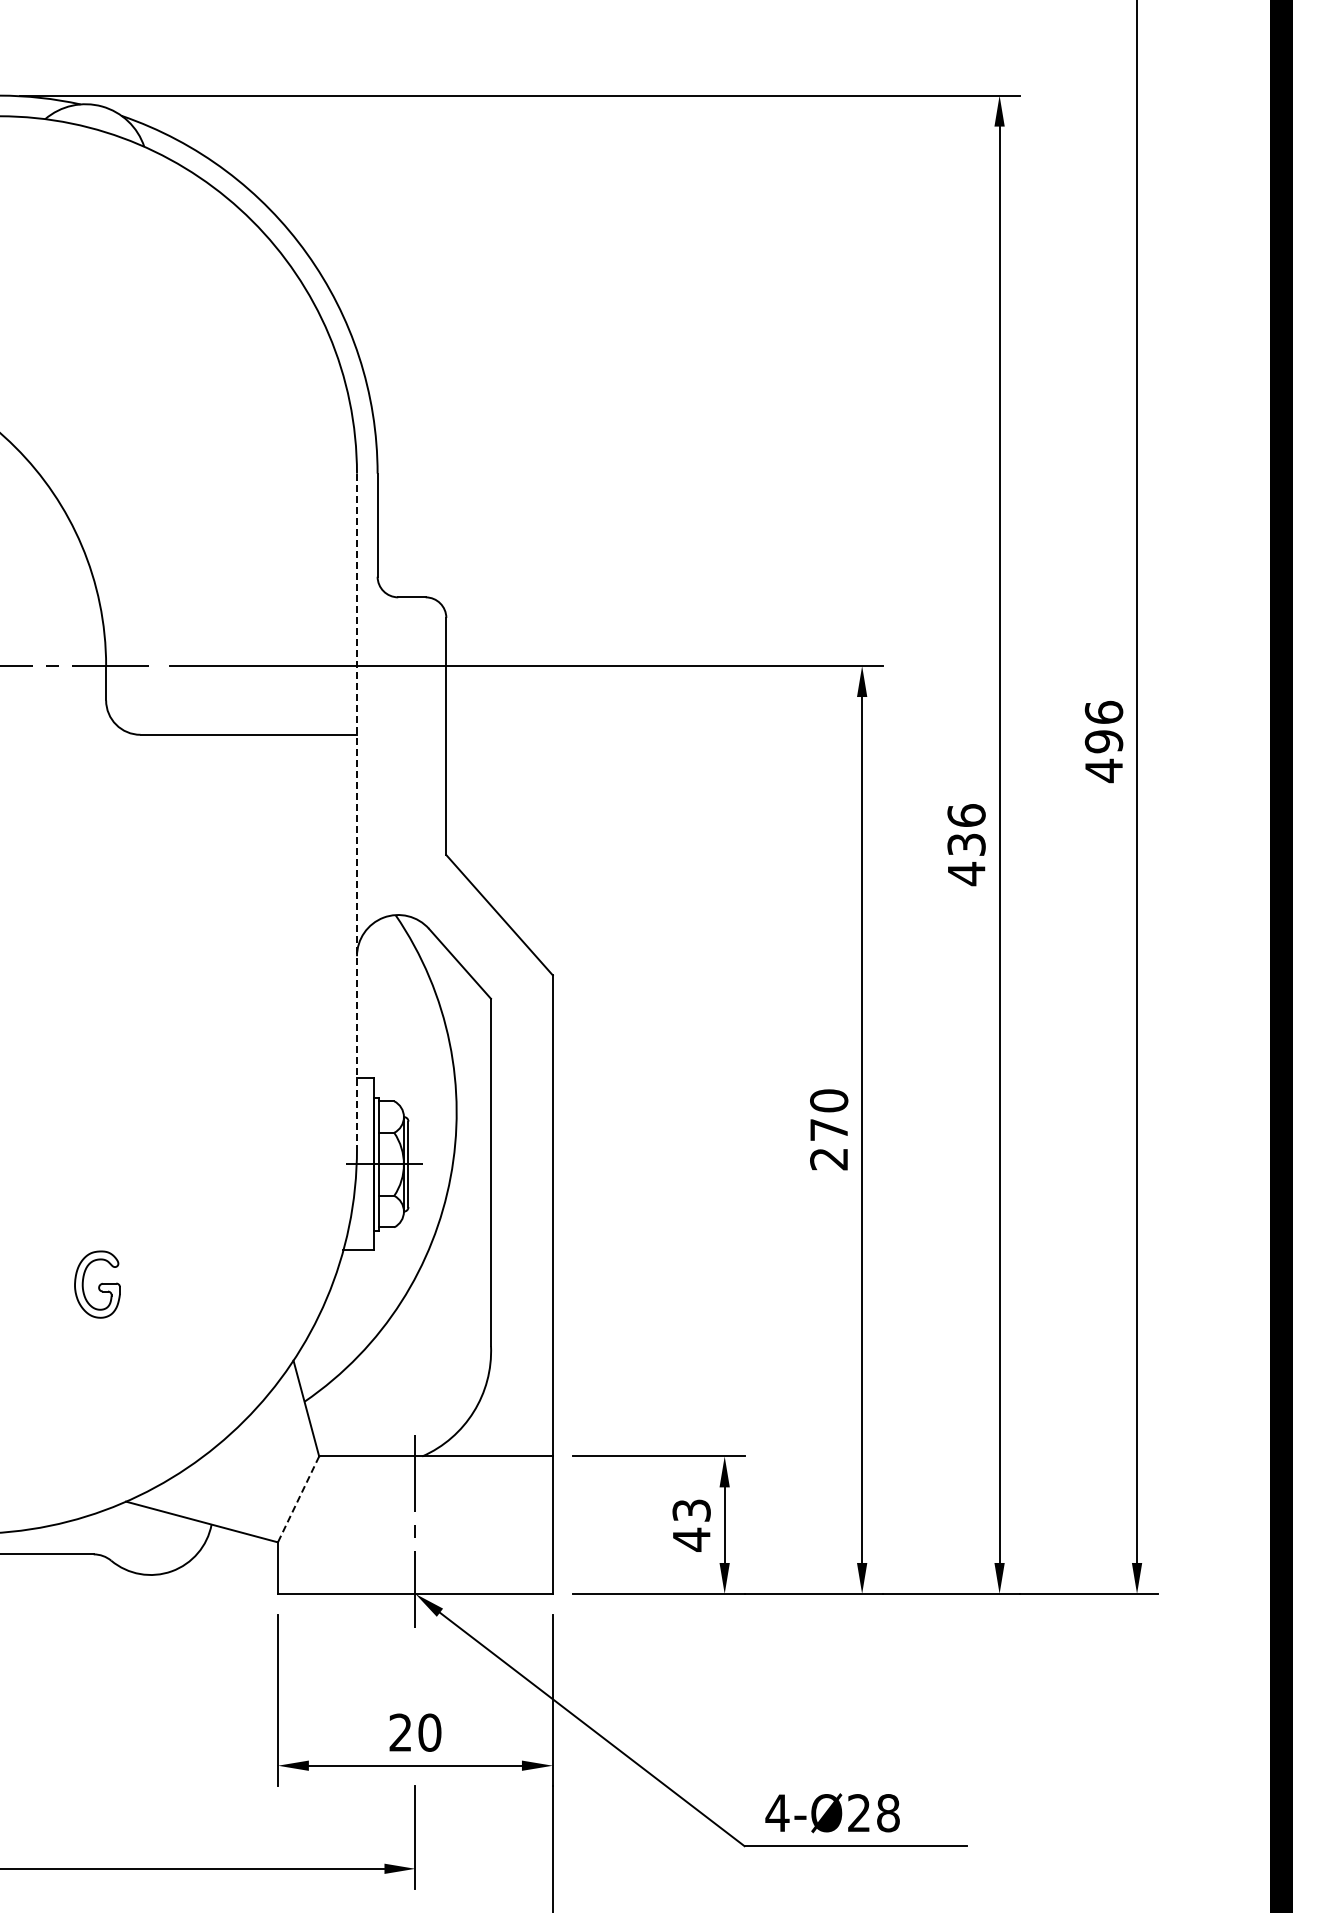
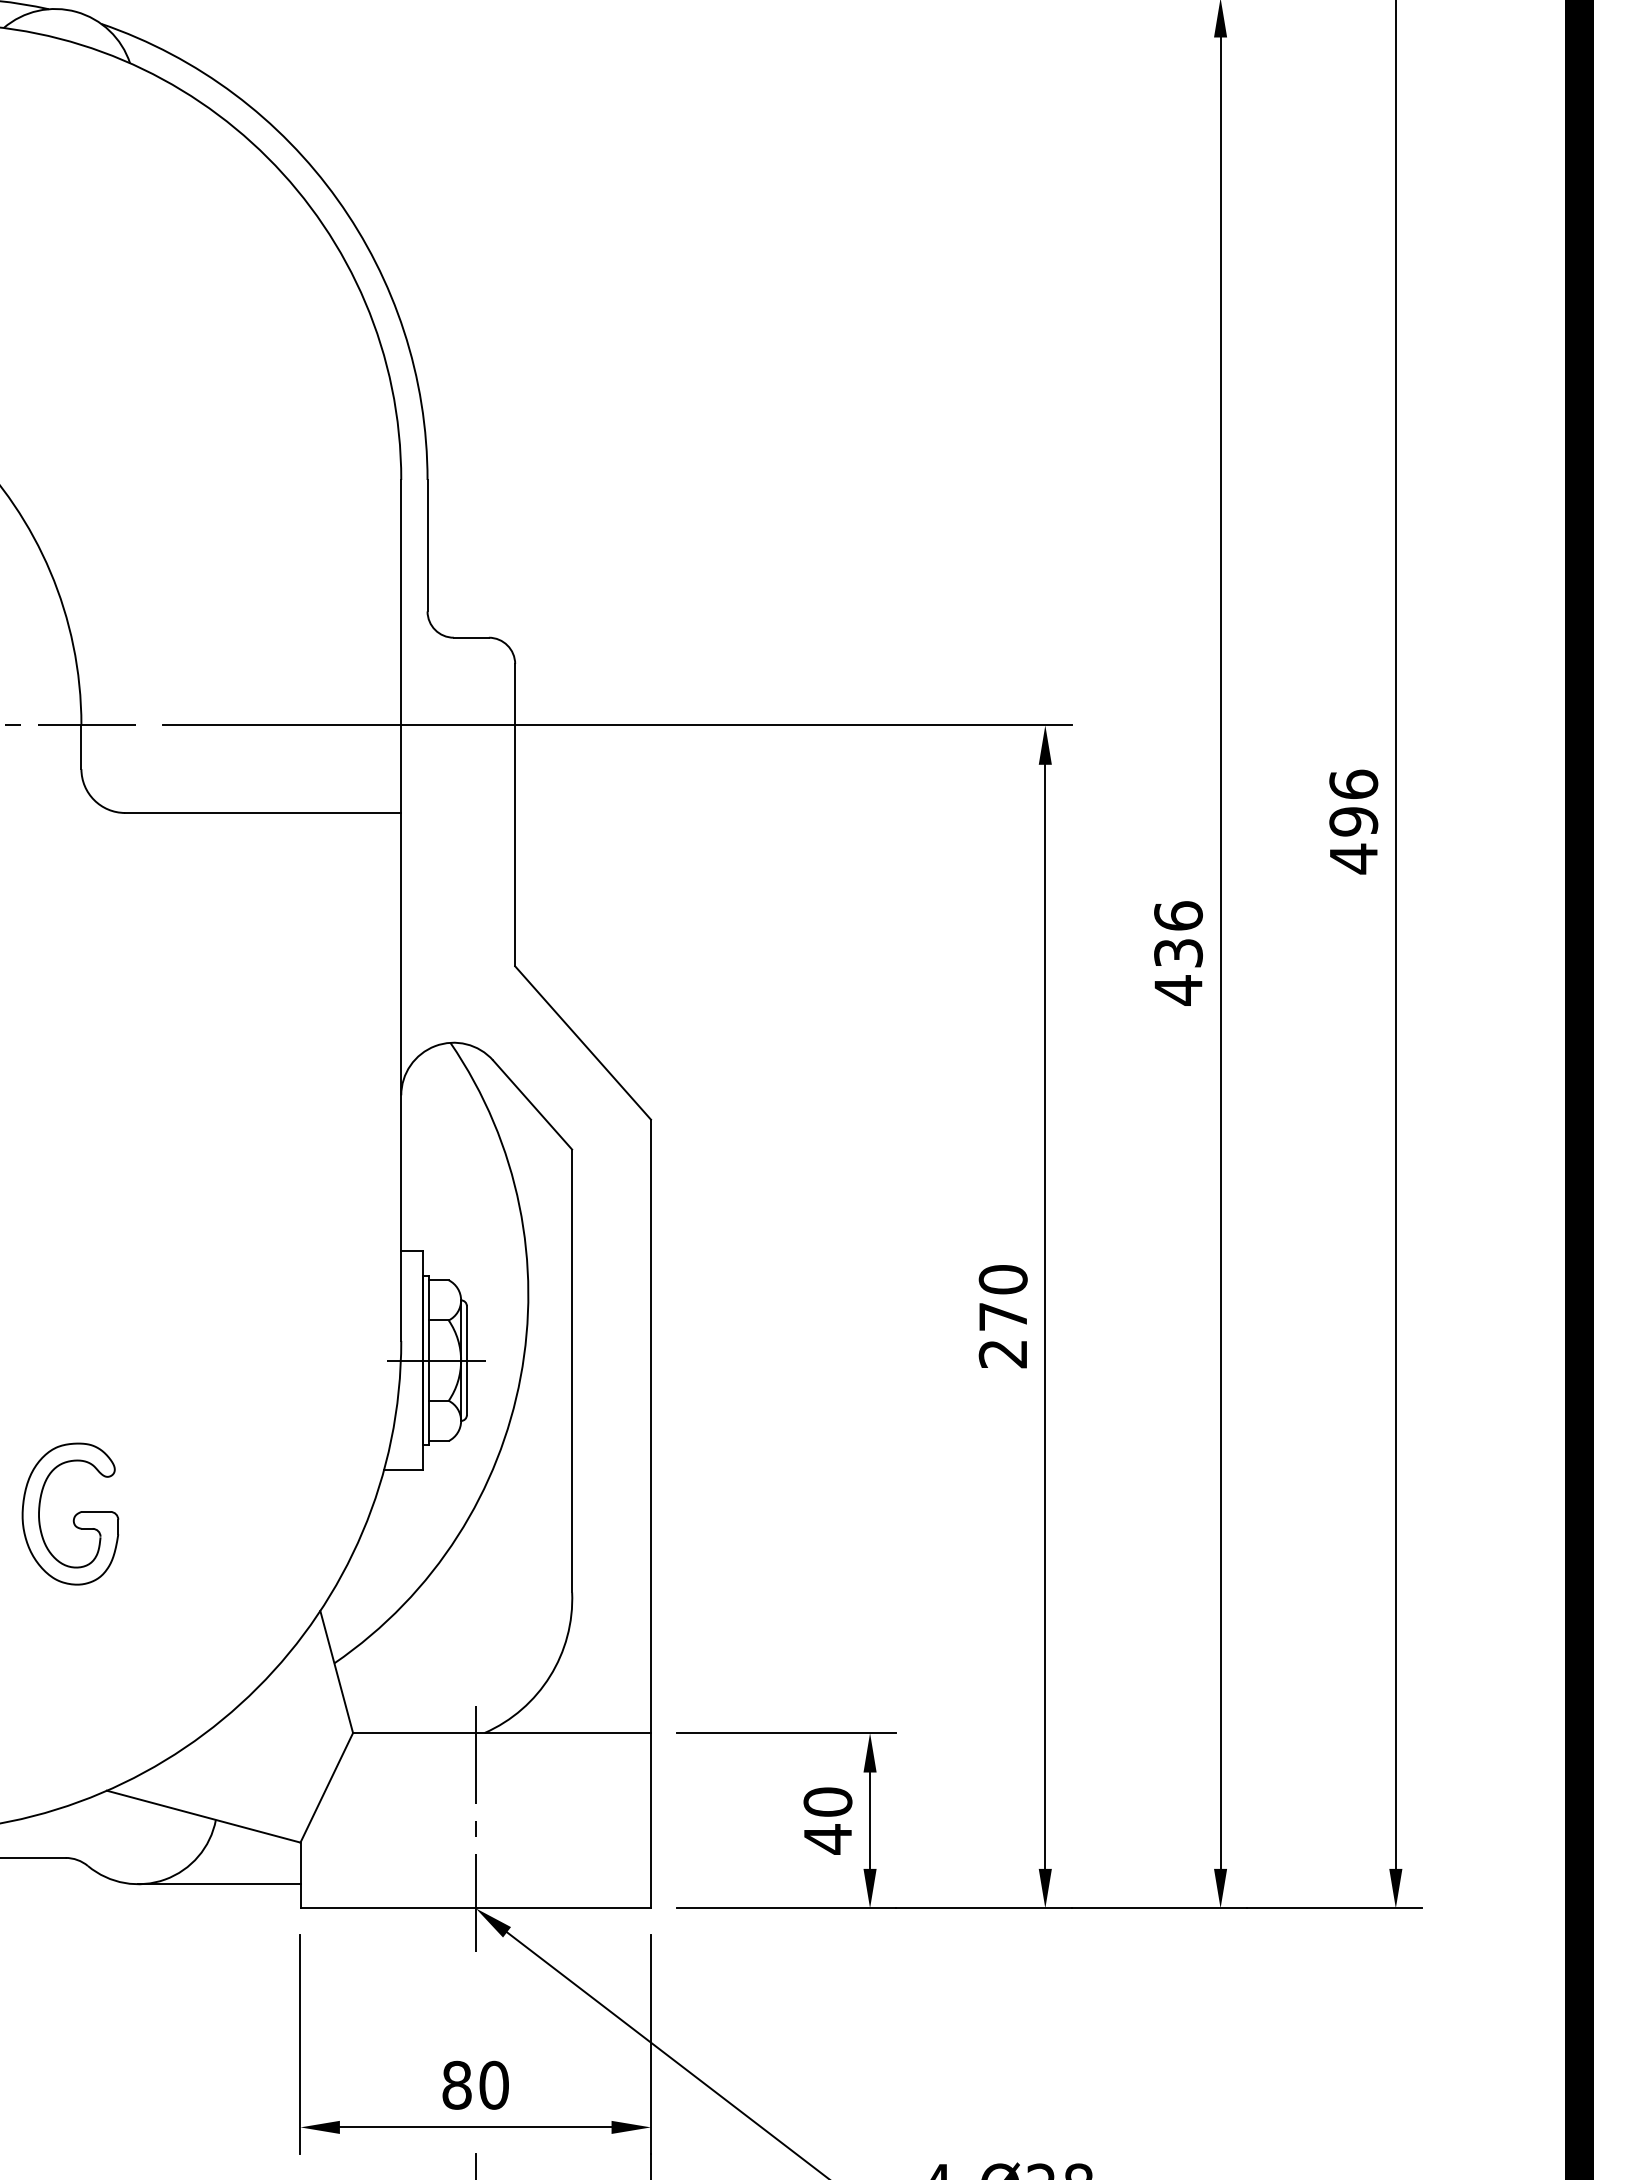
line: (357, 811) -> (401, 910), dashed -> solid
part: (97, 1284) -> (70, 1513), size x1.67
line: (298, 1499) -> (326, 1787), dashed -> solid
text: (691, 1510) -> (827, 1801), 43 -> 40
line: (213, 1575) -> (218, 1884), added
text: (400, 1732) -> (456, 2085), 20 -> 80

